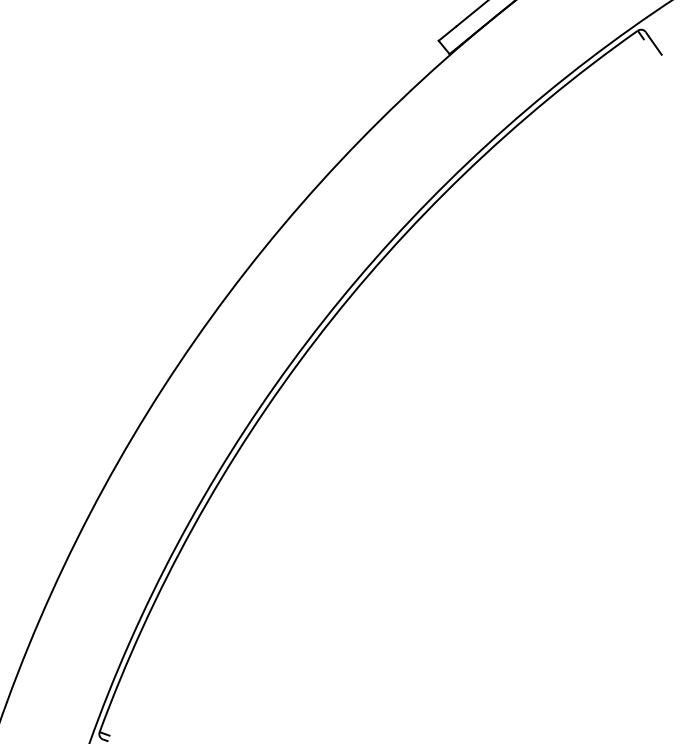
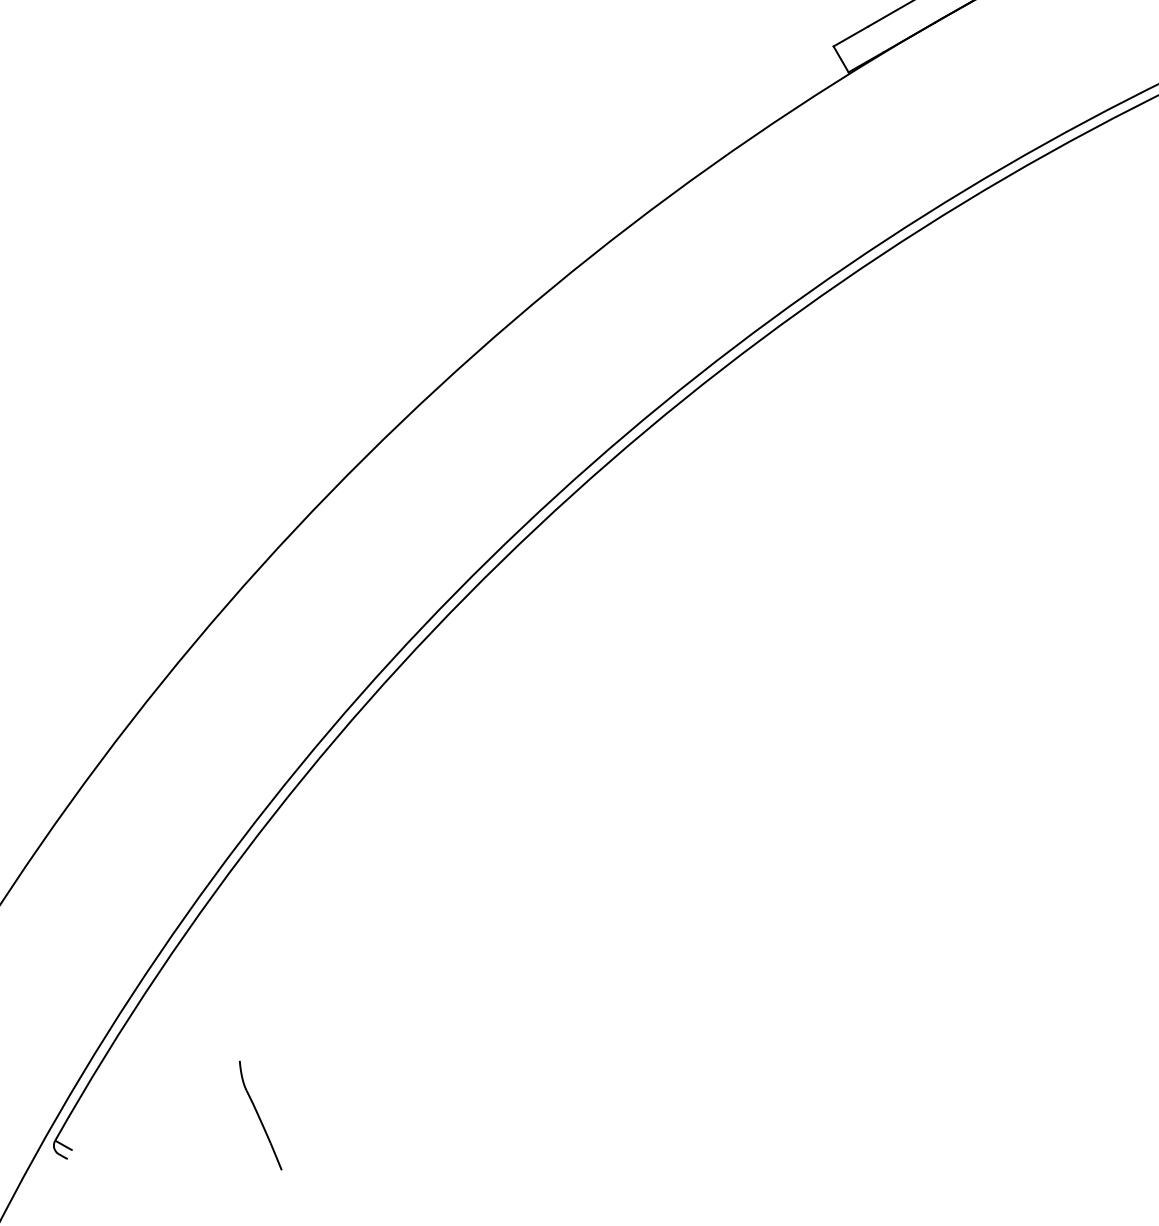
part: (213, 698) -> (260, 1114), added

